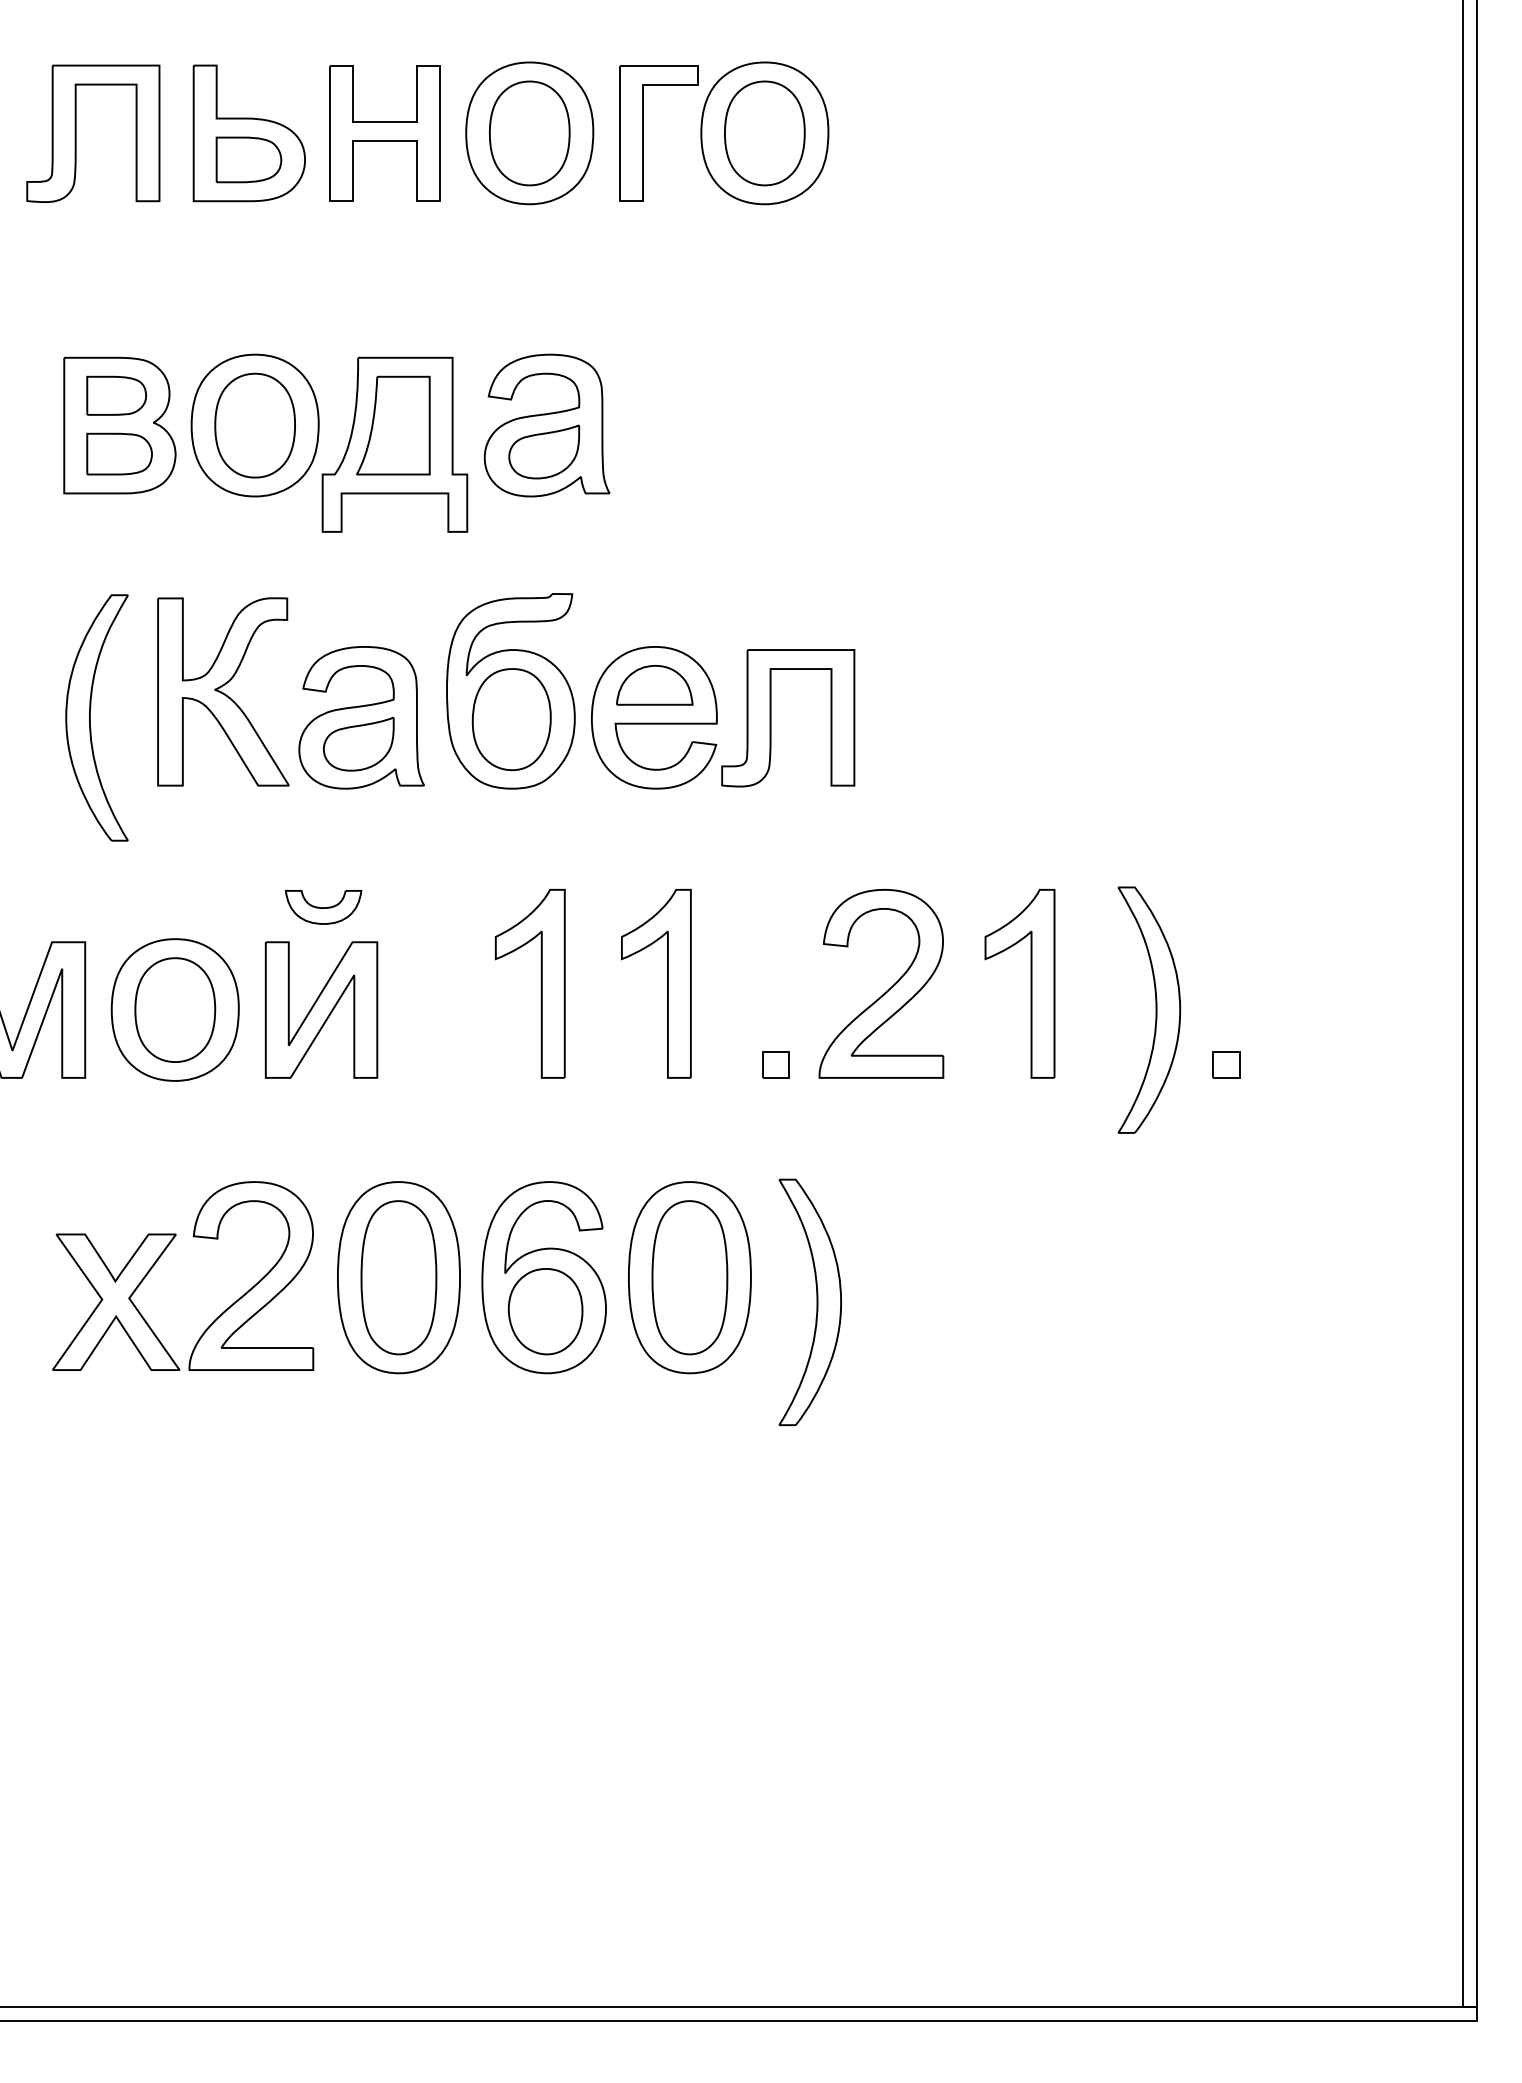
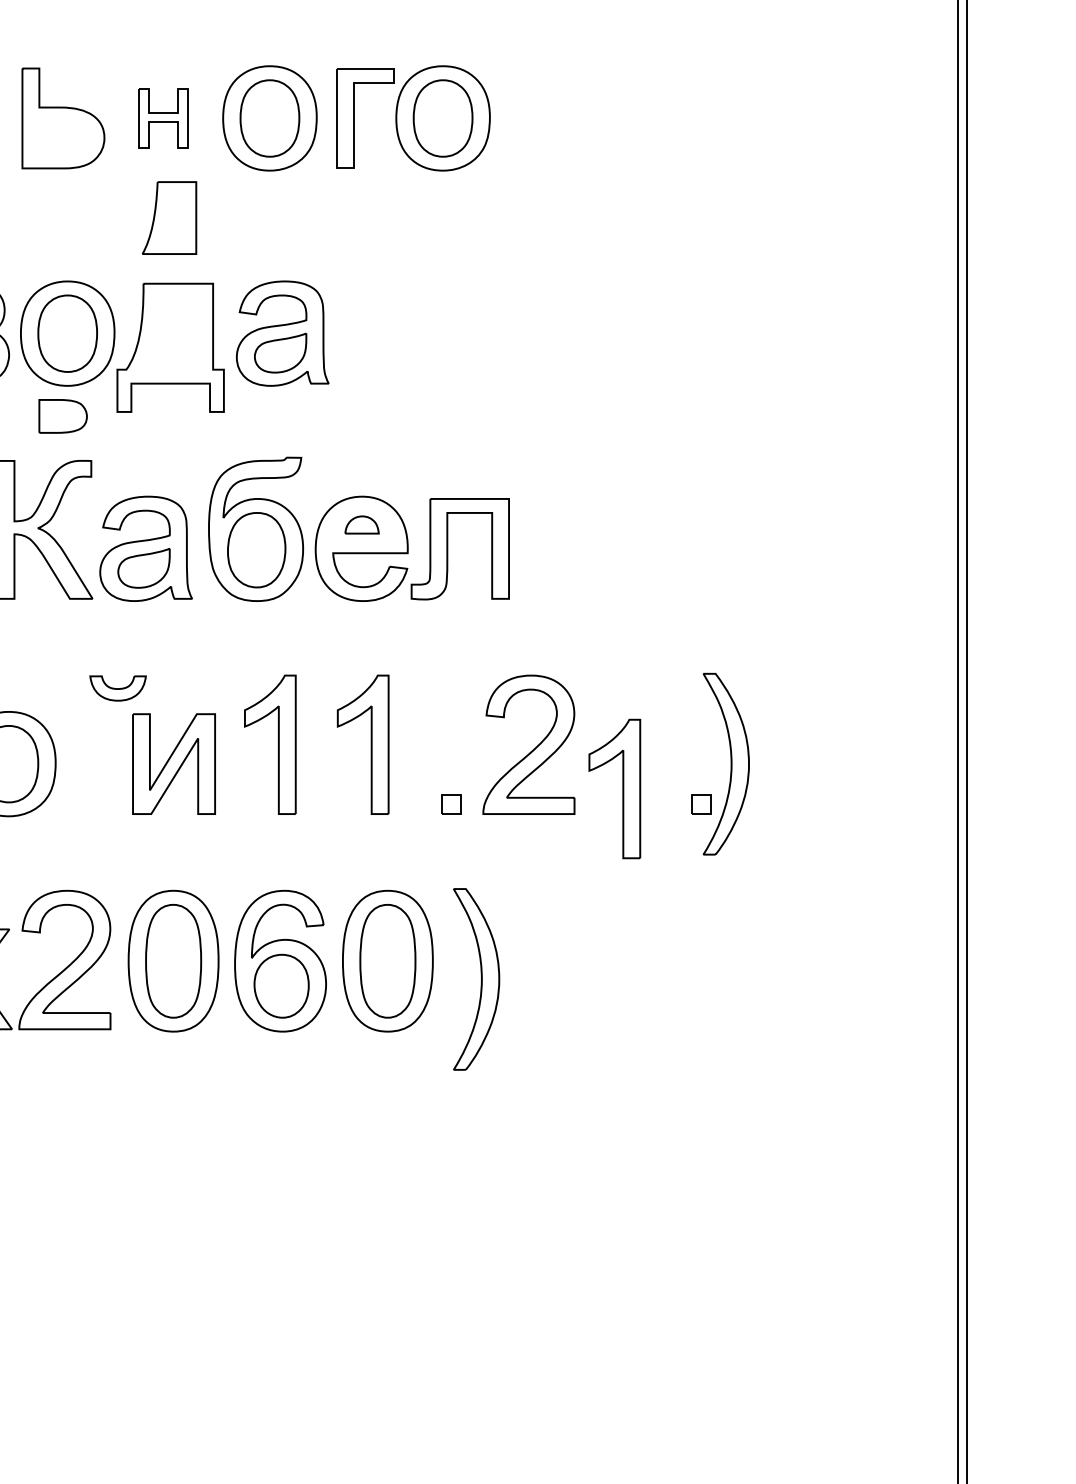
part: (384, 133) -> (162, 118), size x0.6
part: (248, 159) -> (62, 416), moved
part: (393, 425) -> (169, 217), moved
part: (654, 685) -> (361, 525), size x0.6
part: (1030, 983) -> (622, 788), moved
part: (321, 1009) -> (174, 763), moved
part: (1226, 1064) -> (701, 804), moved

